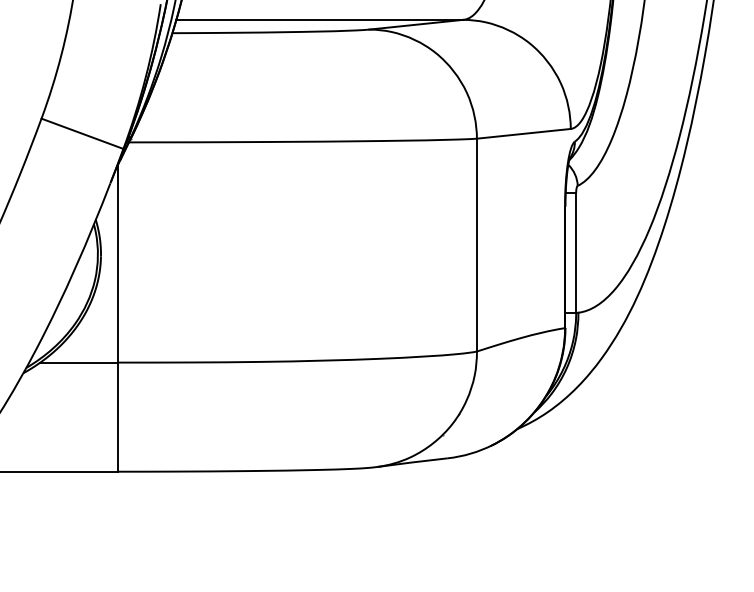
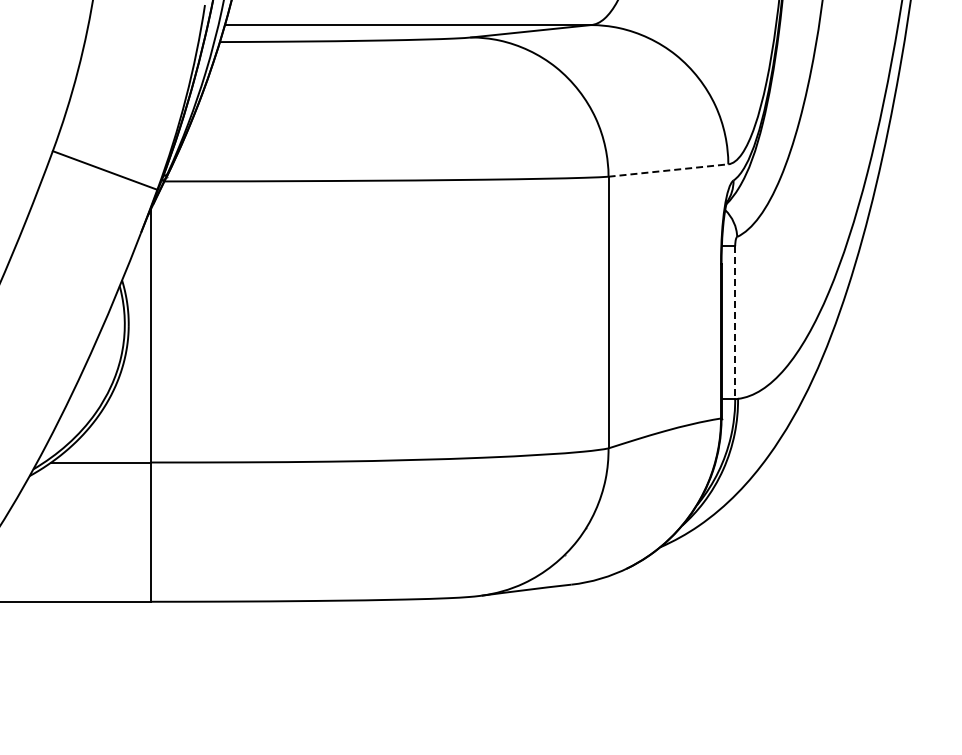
line: (523, 133) -> (668, 170), solid -> dashed
line: (576, 252) -> (735, 322), solid -> dashed

